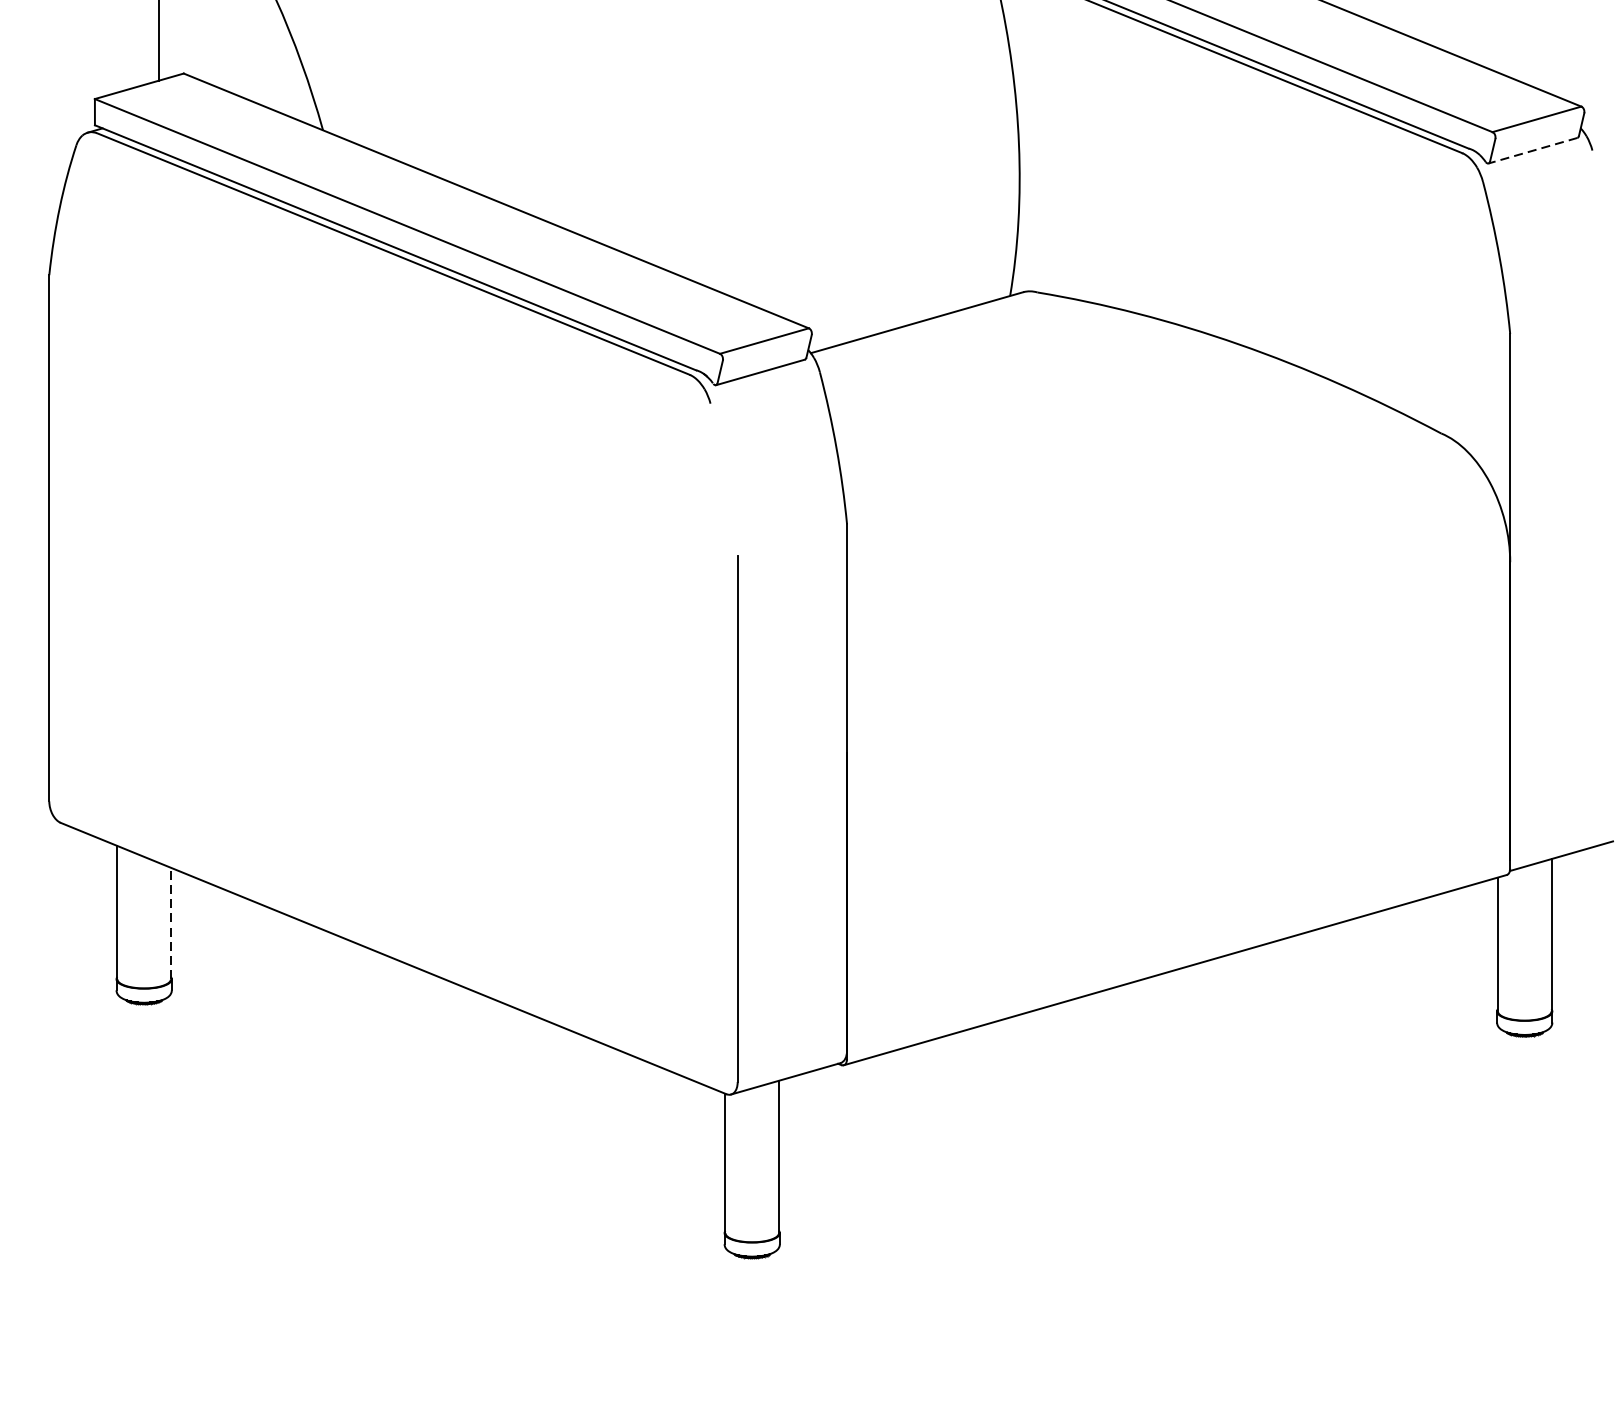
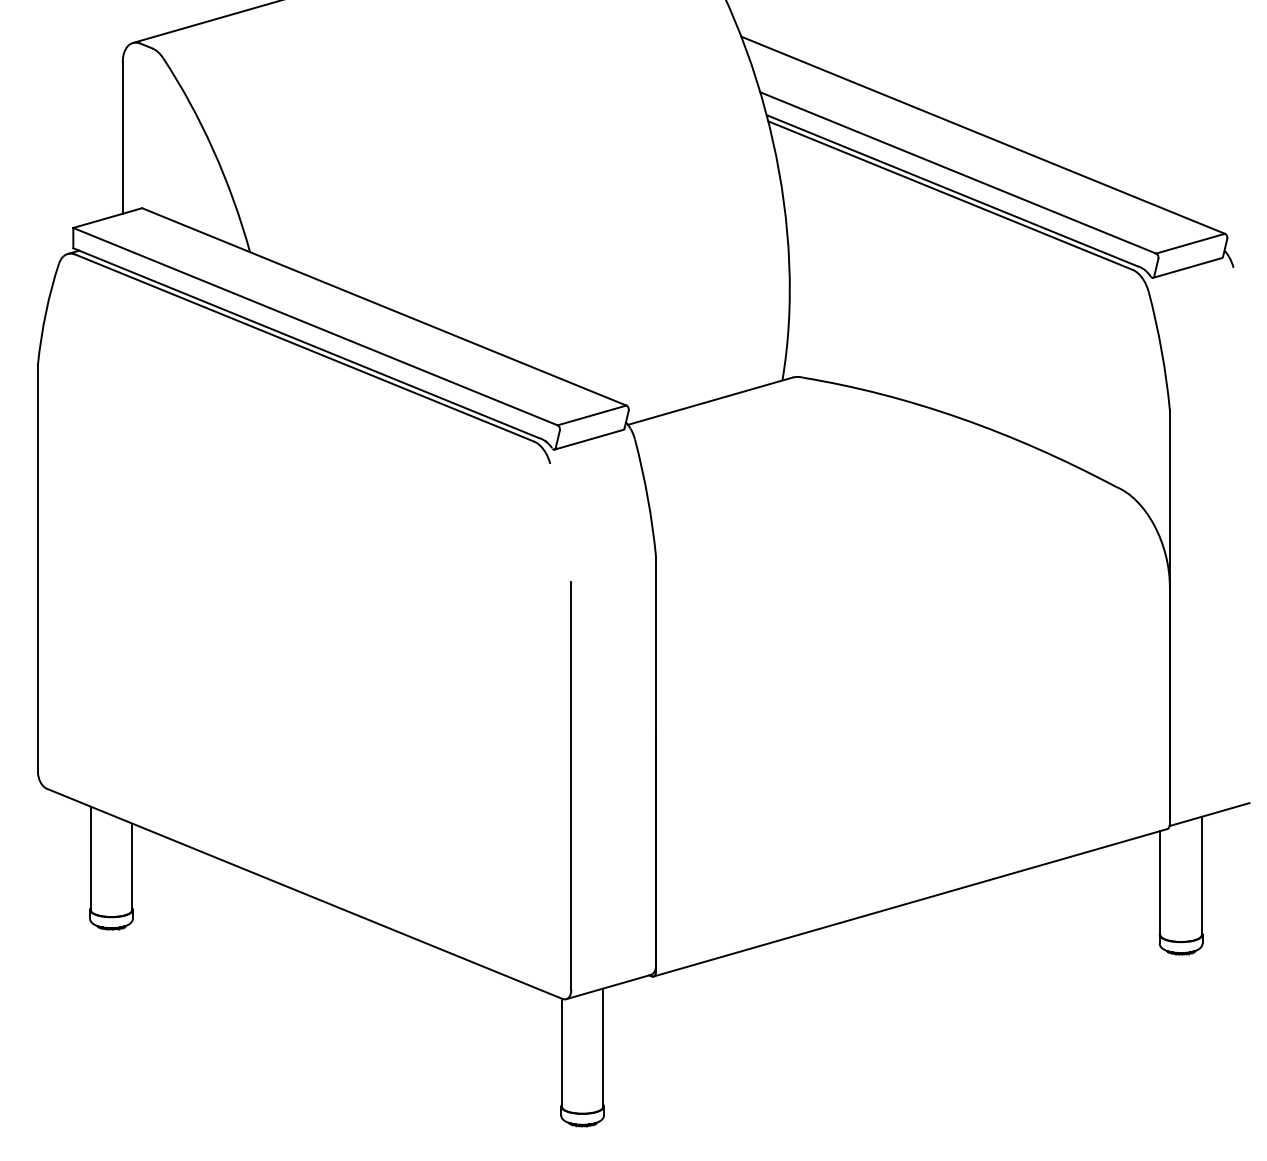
line: (1532, 150) -> (1187, 267), dashed -> solid
line: (171, 923) -> (132, 866), dashed -> solid

